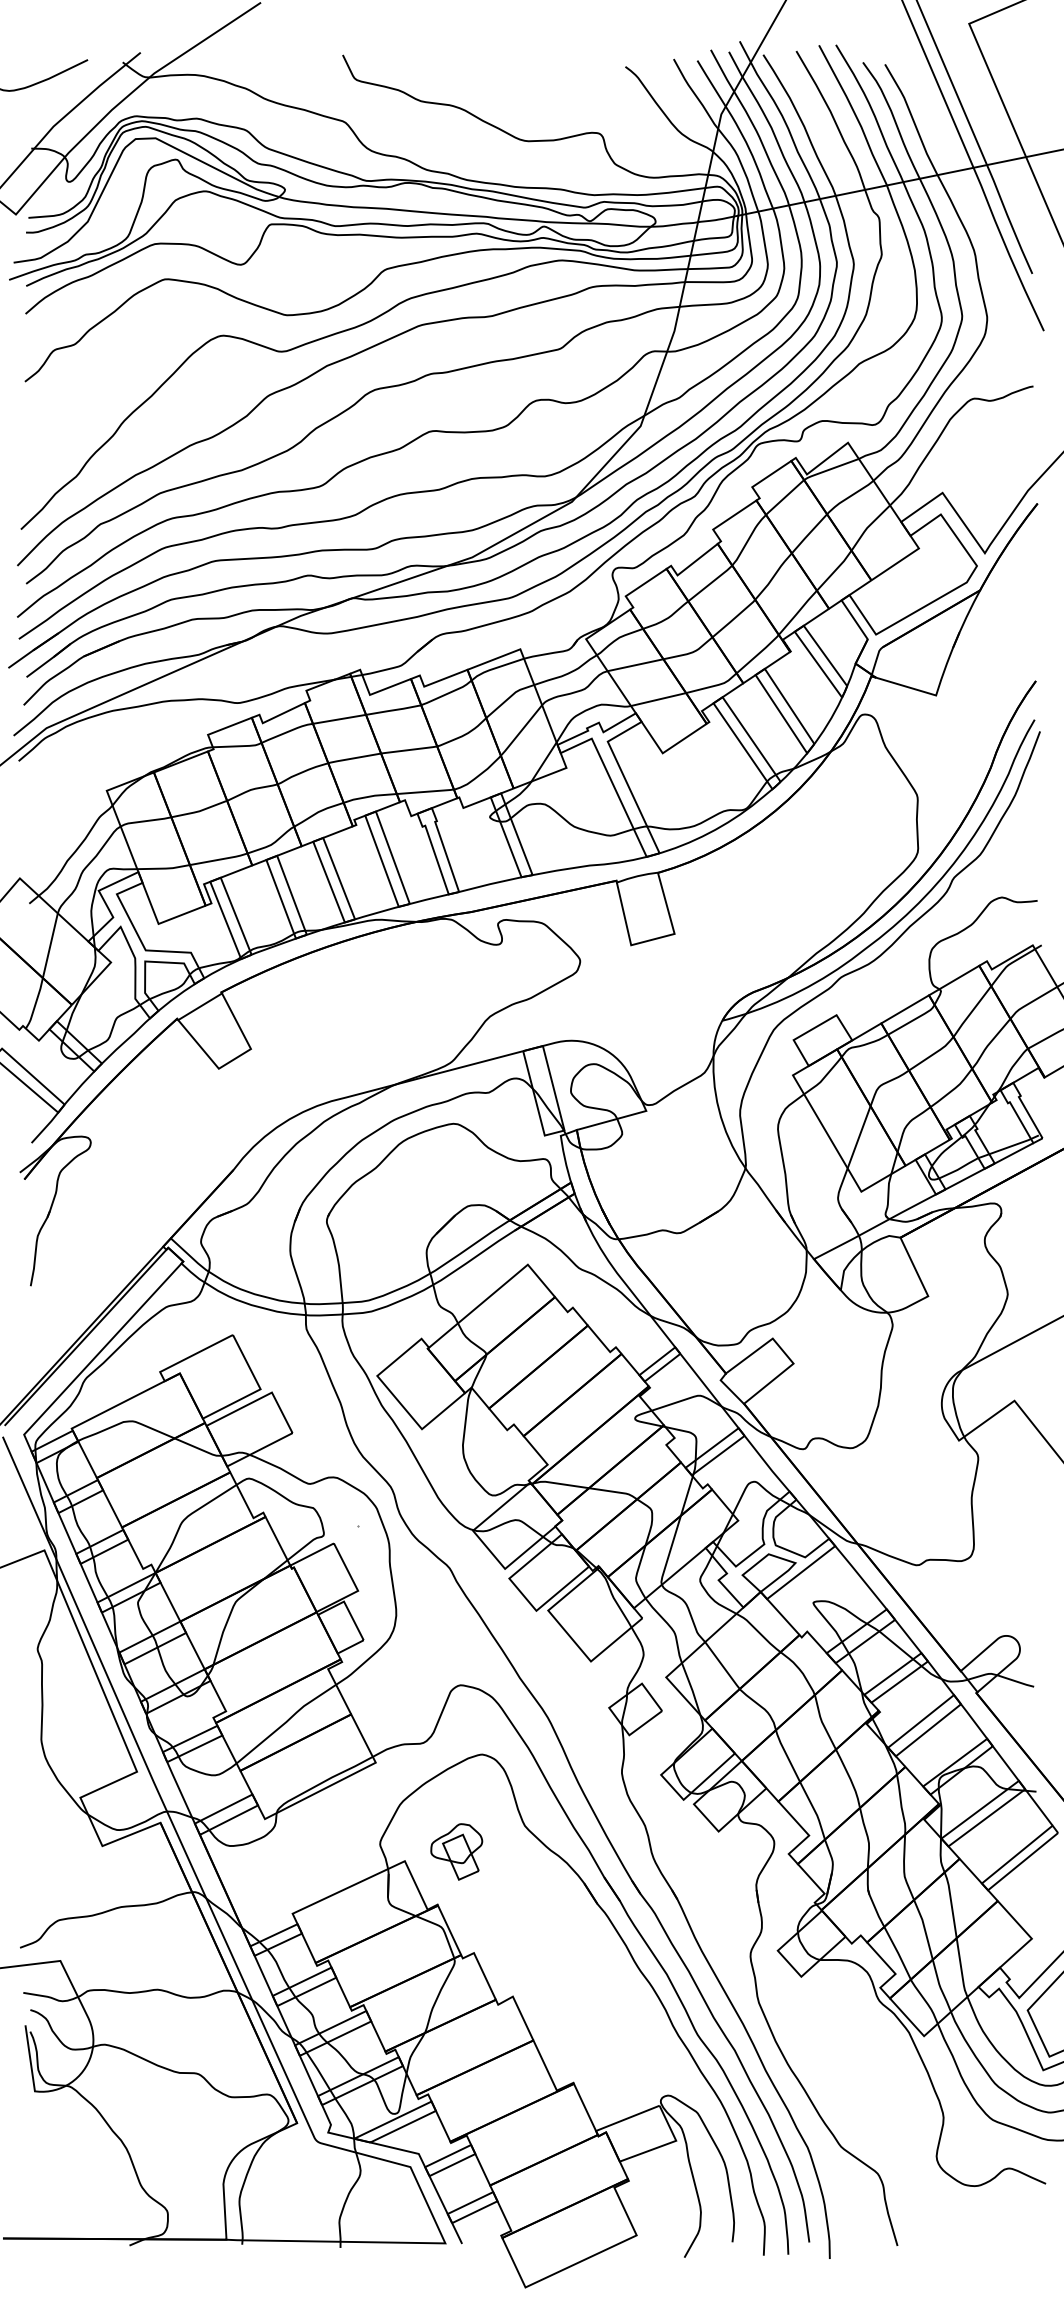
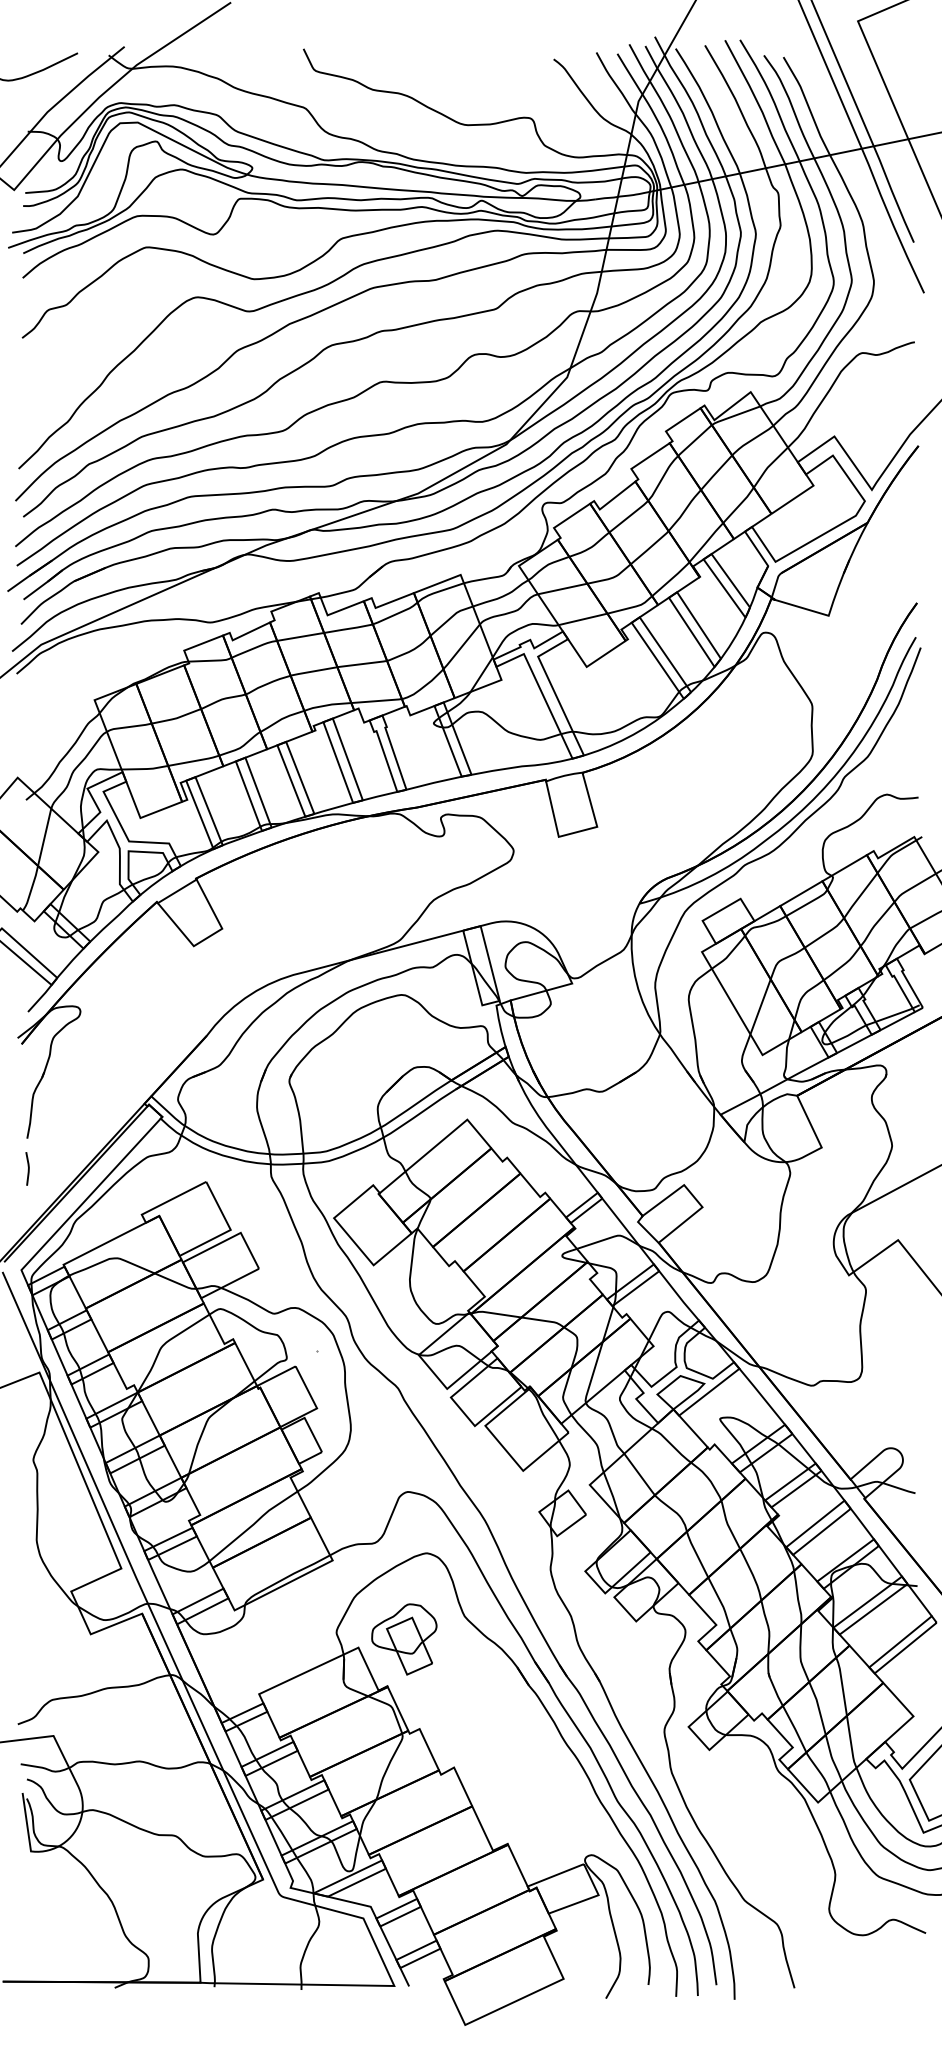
line: (32, 1319) -> (28, 1168), added
part: (456, 1851) -> (404, 1639), size x1.43

